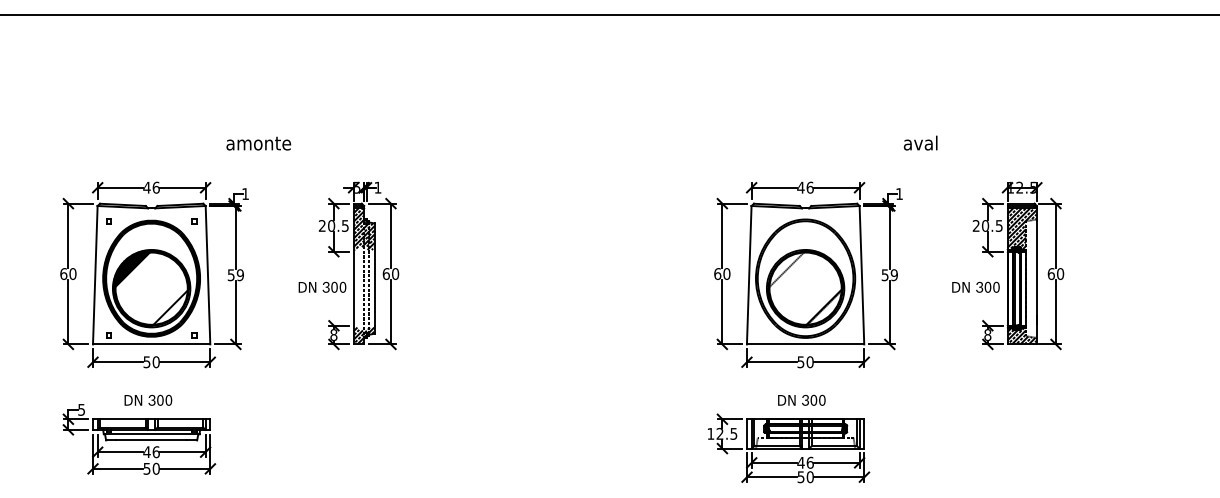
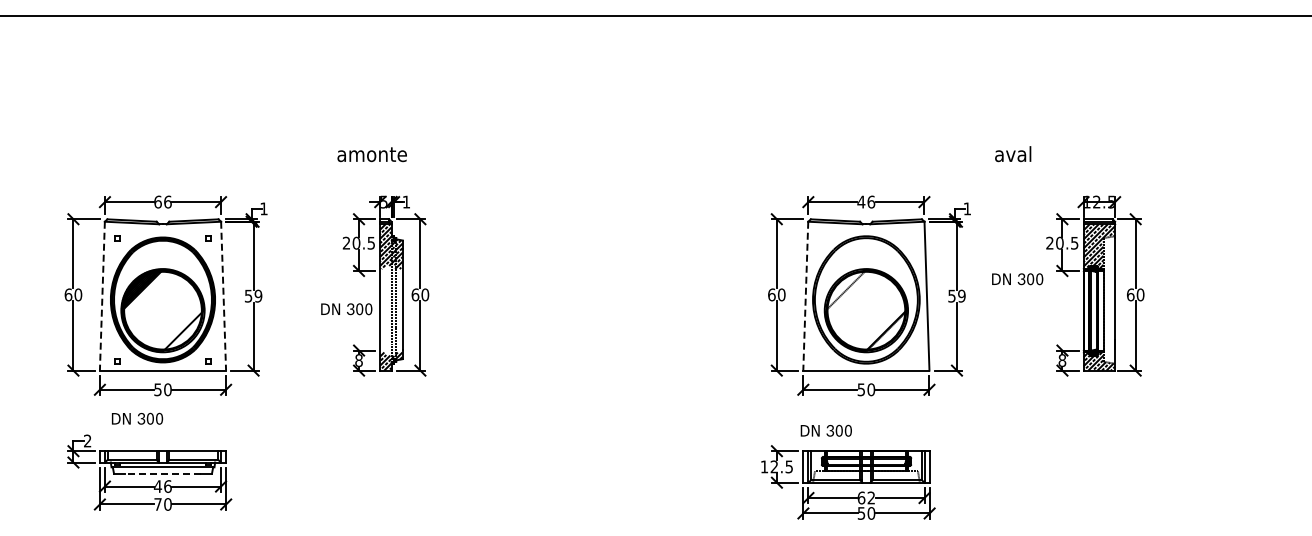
text: (258, 143) -> (371, 154), moved
text: (920, 143) -> (1013, 154), moved
text: (146, 187) -> (157, 201), 46 -> 66
line: (95, 275) -> (102, 296), solid -> dashed
line: (207, 275) -> (223, 296), solid -> dashed
line: (748, 275) -> (805, 296), solid -> dashed
text: (975, 287) -> (1017, 279), moved
text: (148, 400) -> (137, 418), moved
text: (801, 400) -> (825, 430), moved
text: (81, 409) -> (87, 440), 5 -> 2
line: (152, 440) -> (163, 473), solid -> dashed
text: (805, 462) -> (866, 497), 46 -> 62
text: (146, 468) -> (157, 504), 50 -> 70

